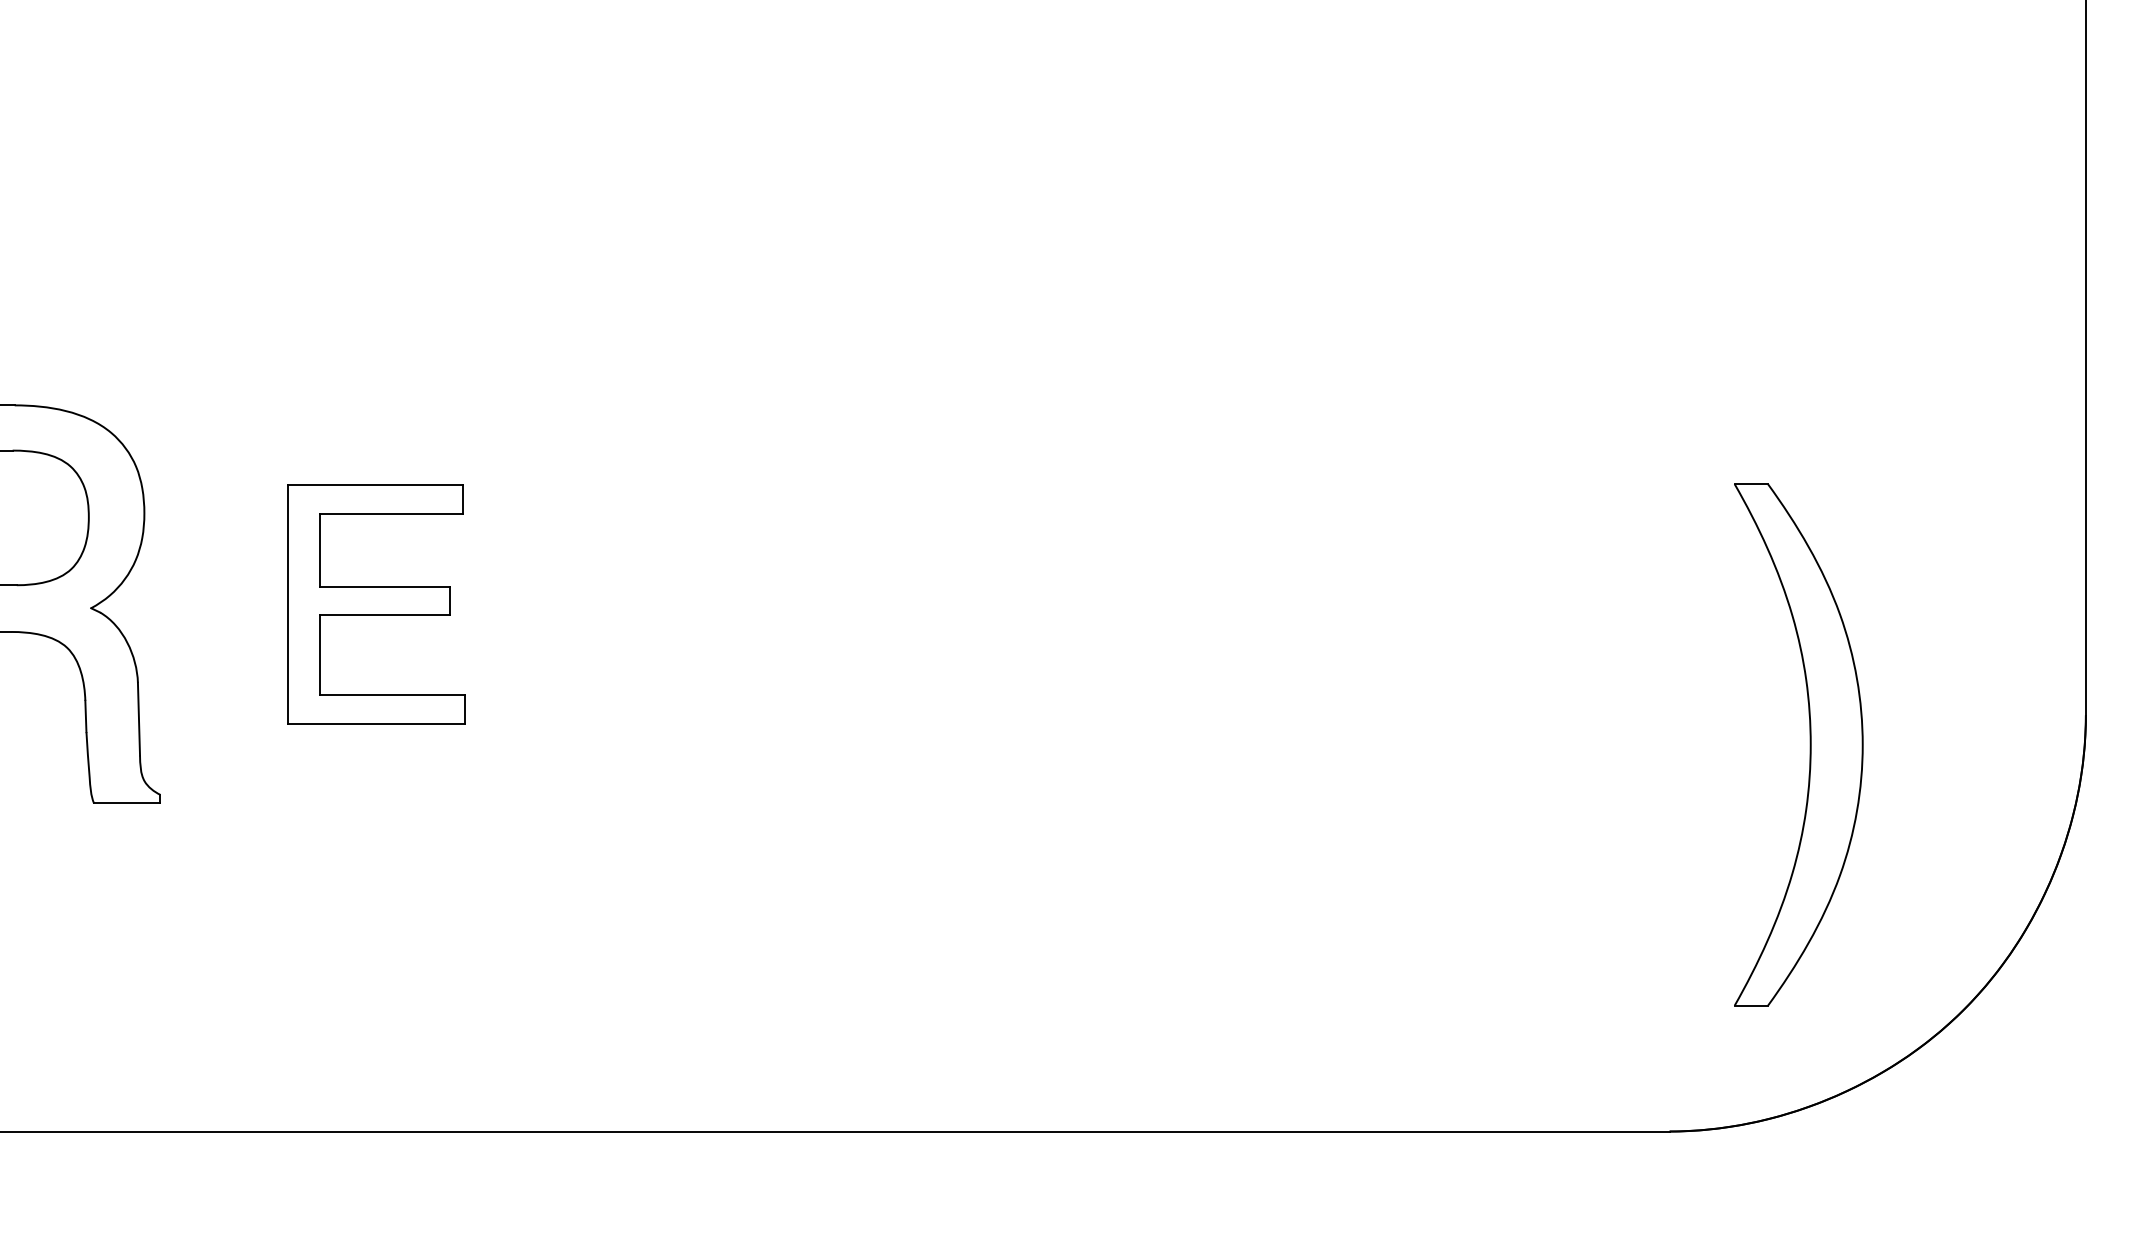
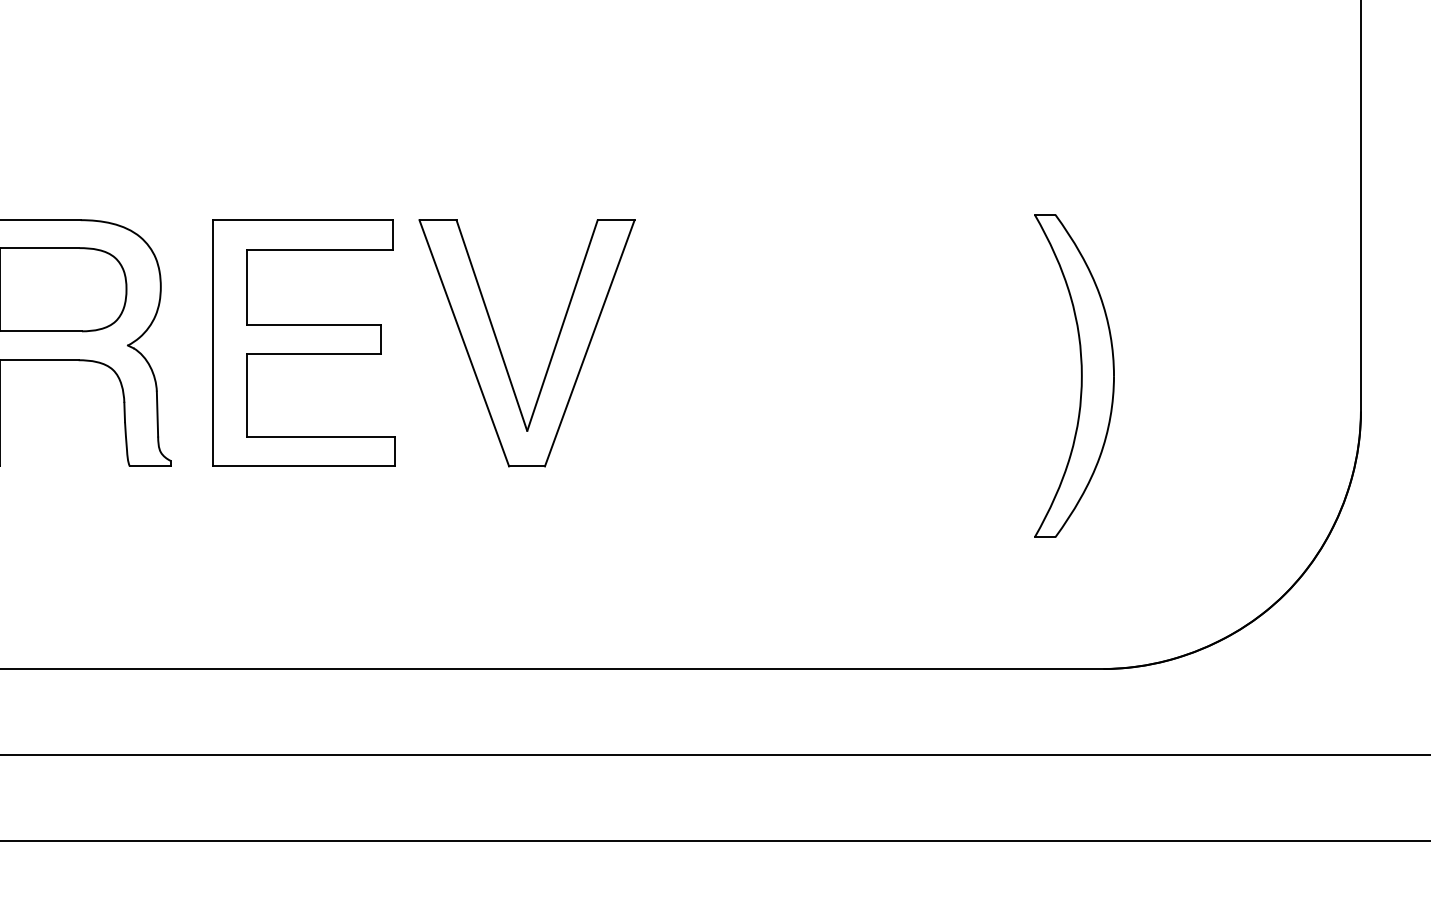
part: (375, 603) -> (303, 342), size x1.67
part: (695, 616) -> (501, 350), added
part: (1808, 739) -> (1080, 372), moved

